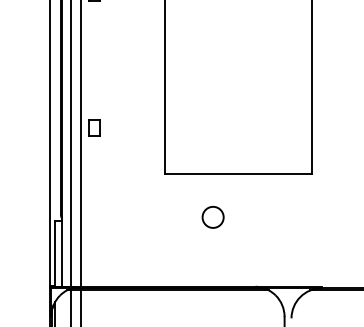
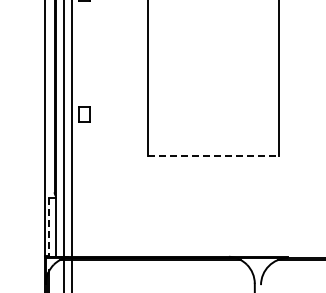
line: (238, 173) -> (213, 155), solid -> dashed
circle: (212, 217) -> (190, 194), removed
line: (55, 254) -> (49, 227), solid -> dashed

